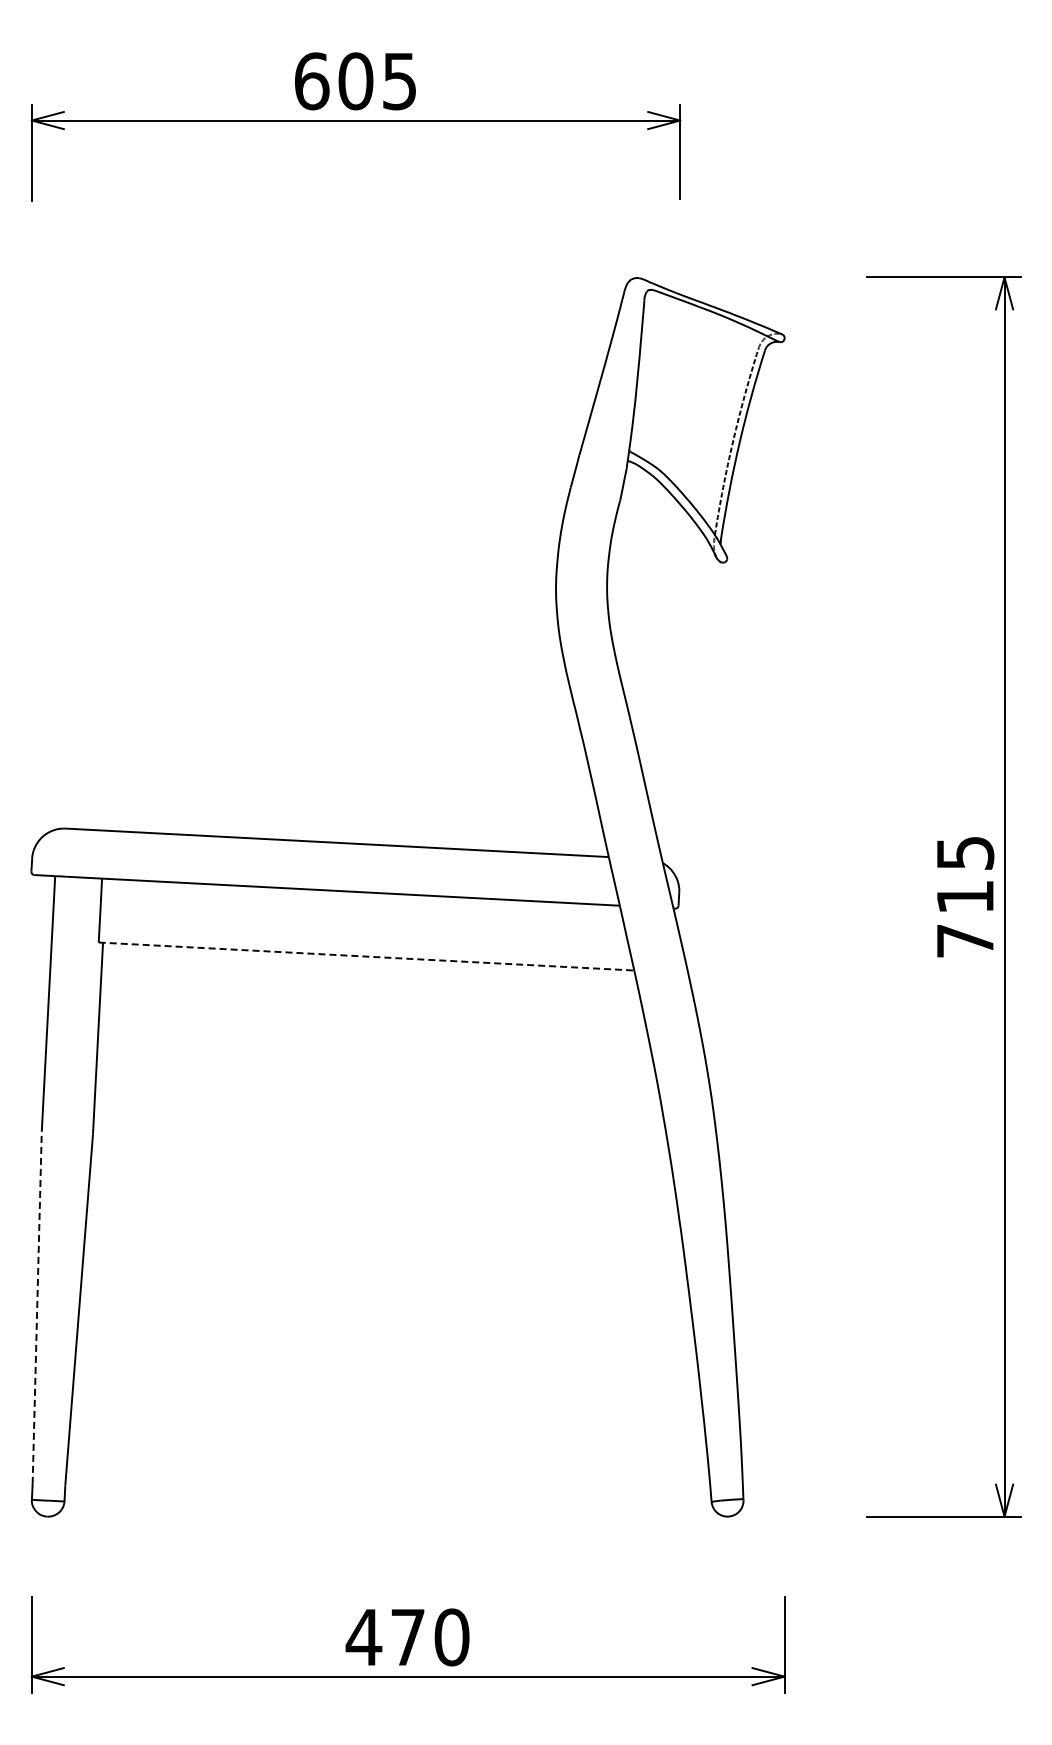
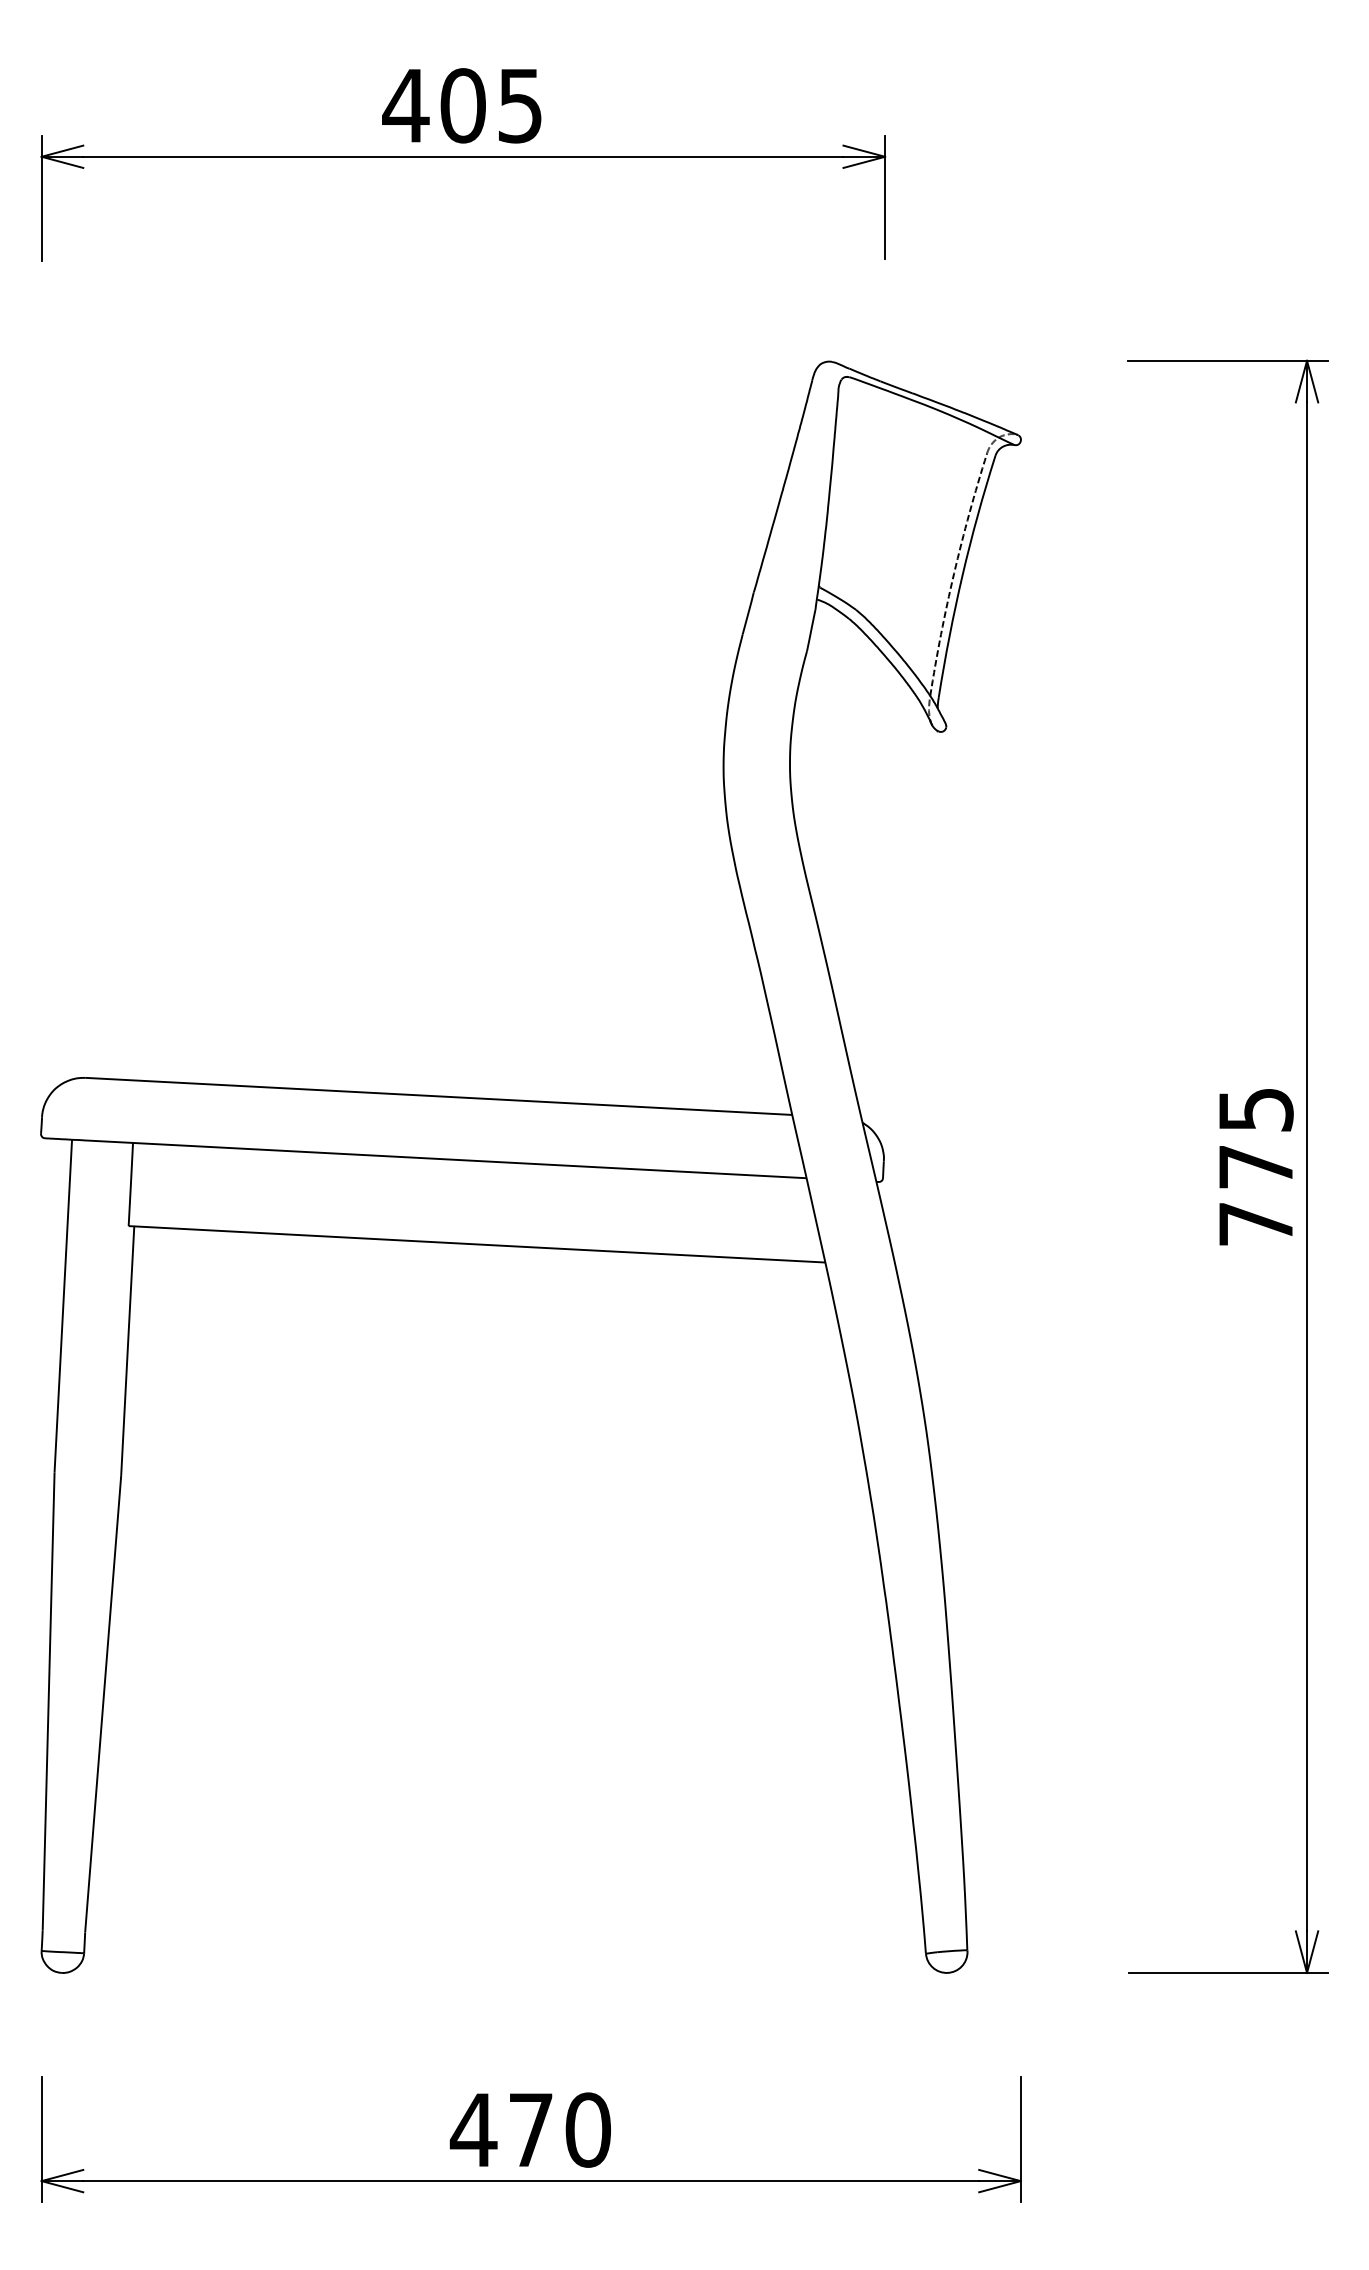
text: (311, 81) -> (405, 105), 605 -> 405
text: (965, 897) -> (1256, 1167), 715 -> 775
line: (367, 956) -> (478, 1244), dashed -> solid
line: (37, 1307) -> (49, 1700), dashed -> solid

